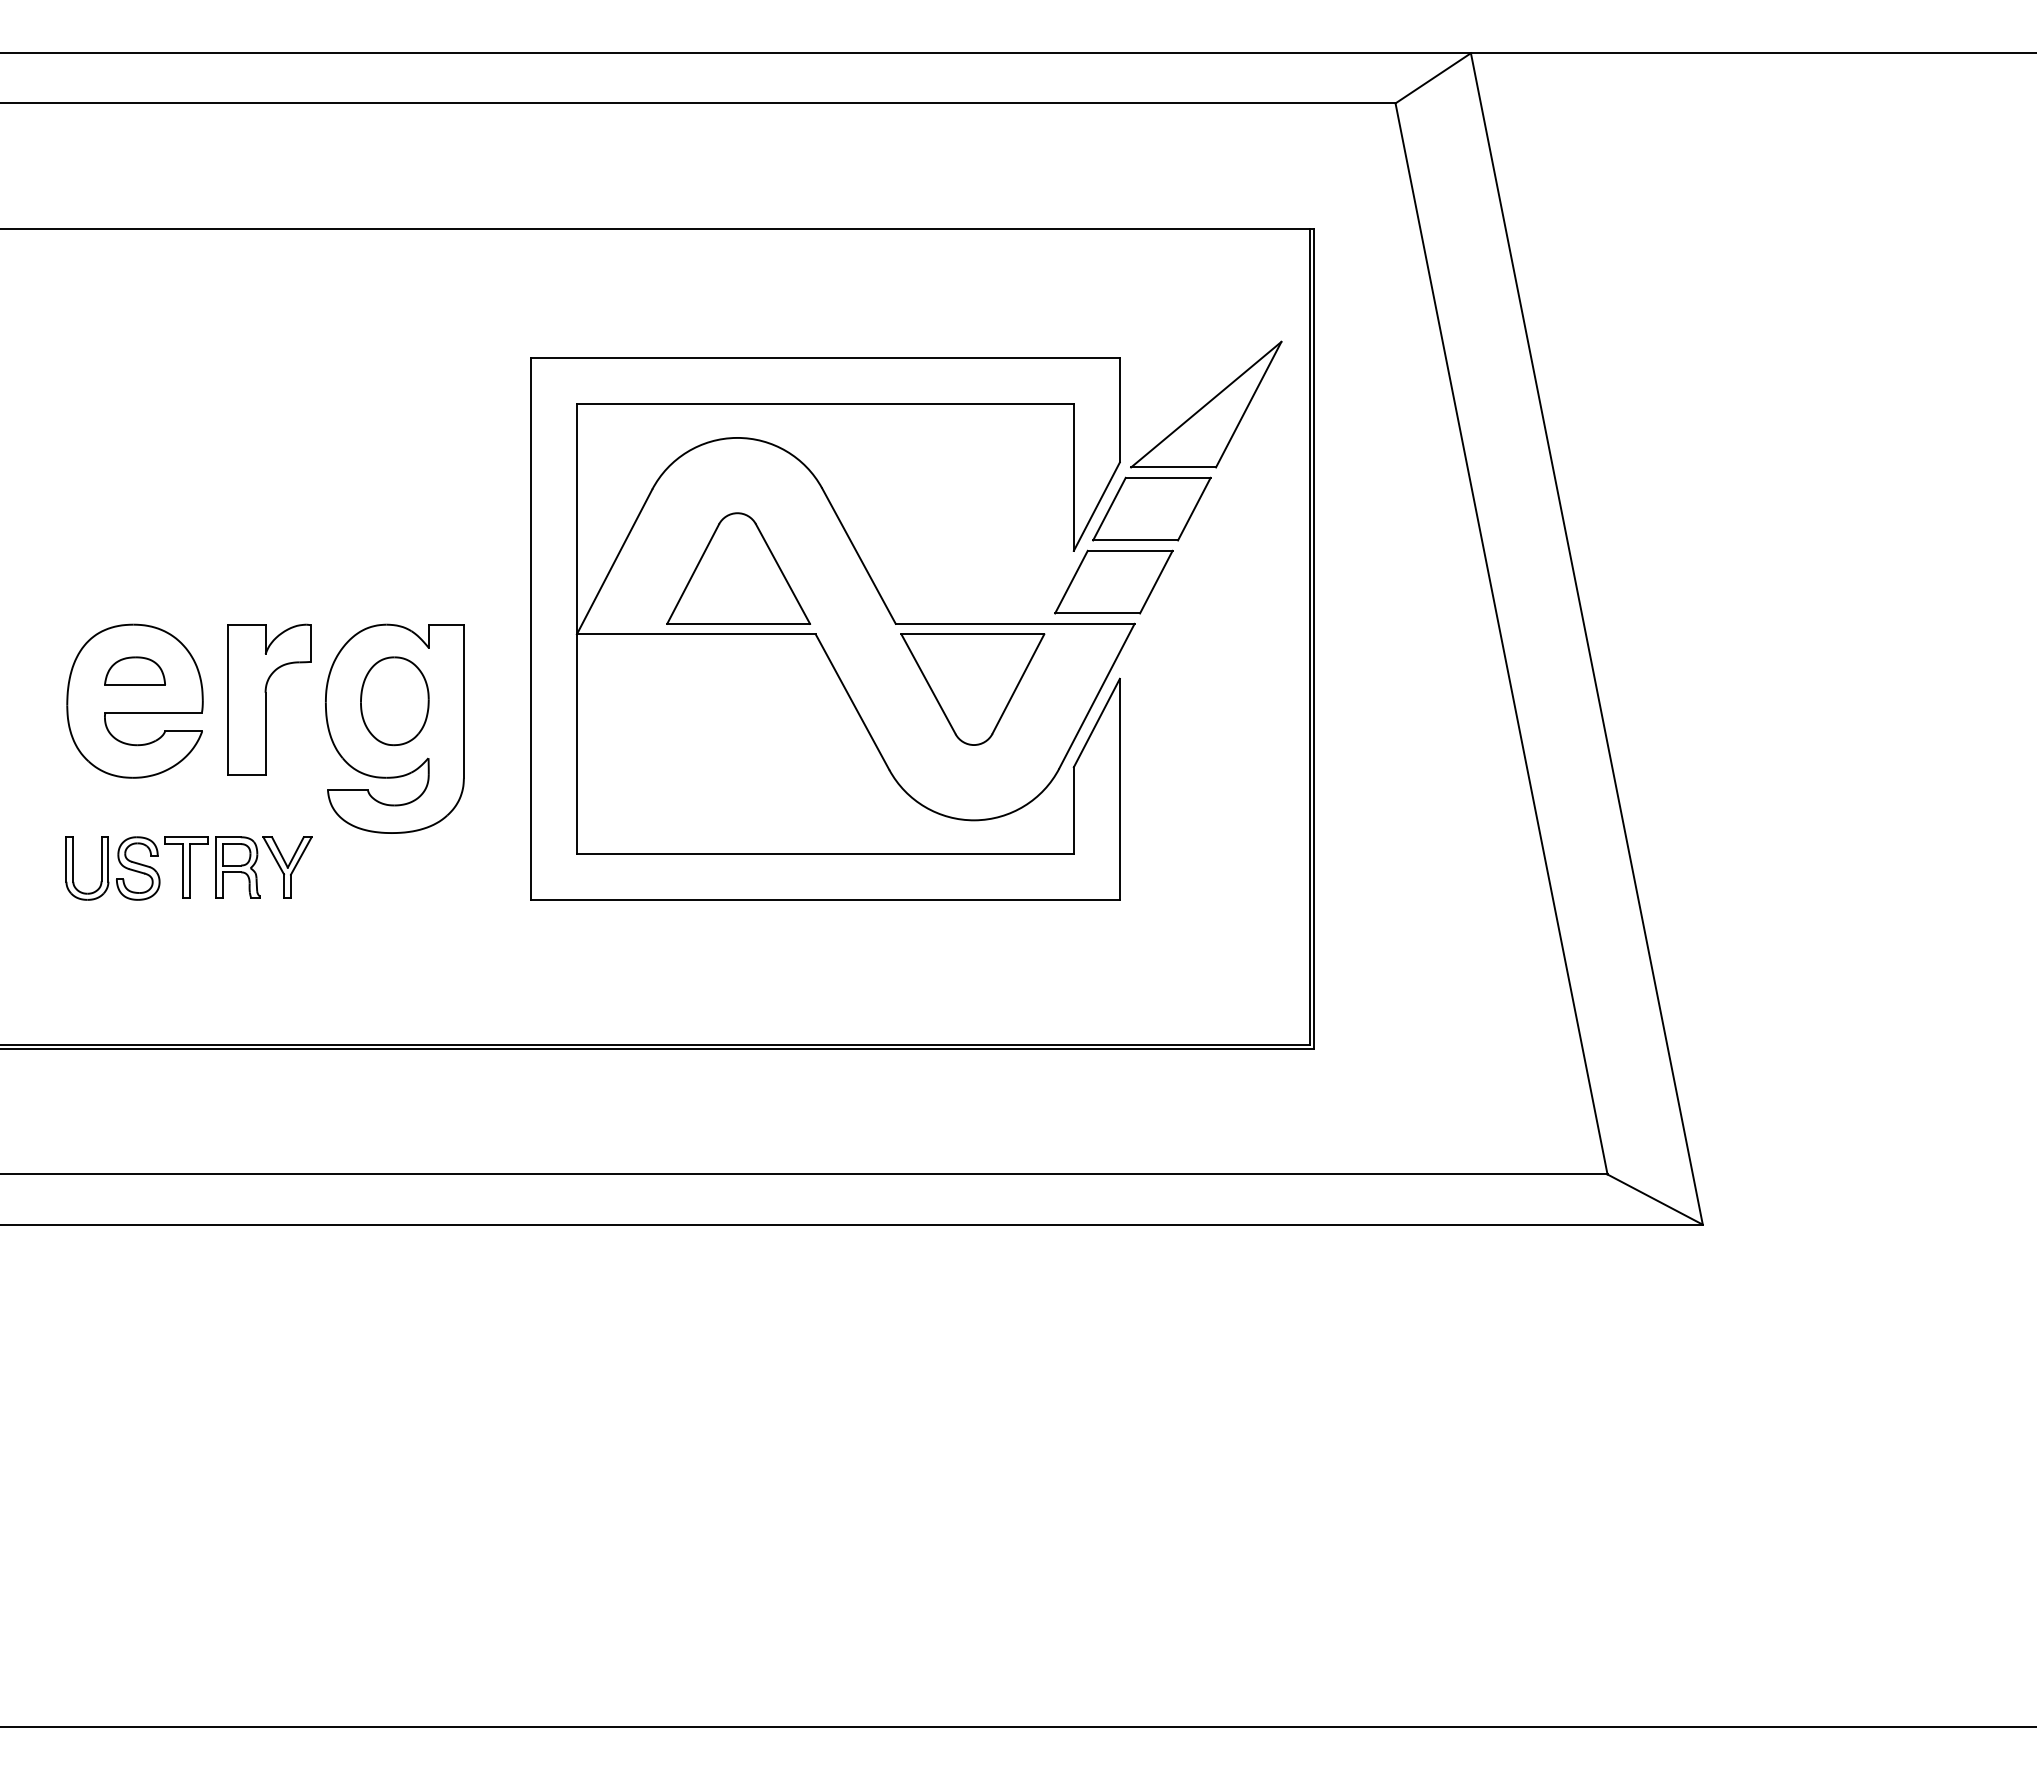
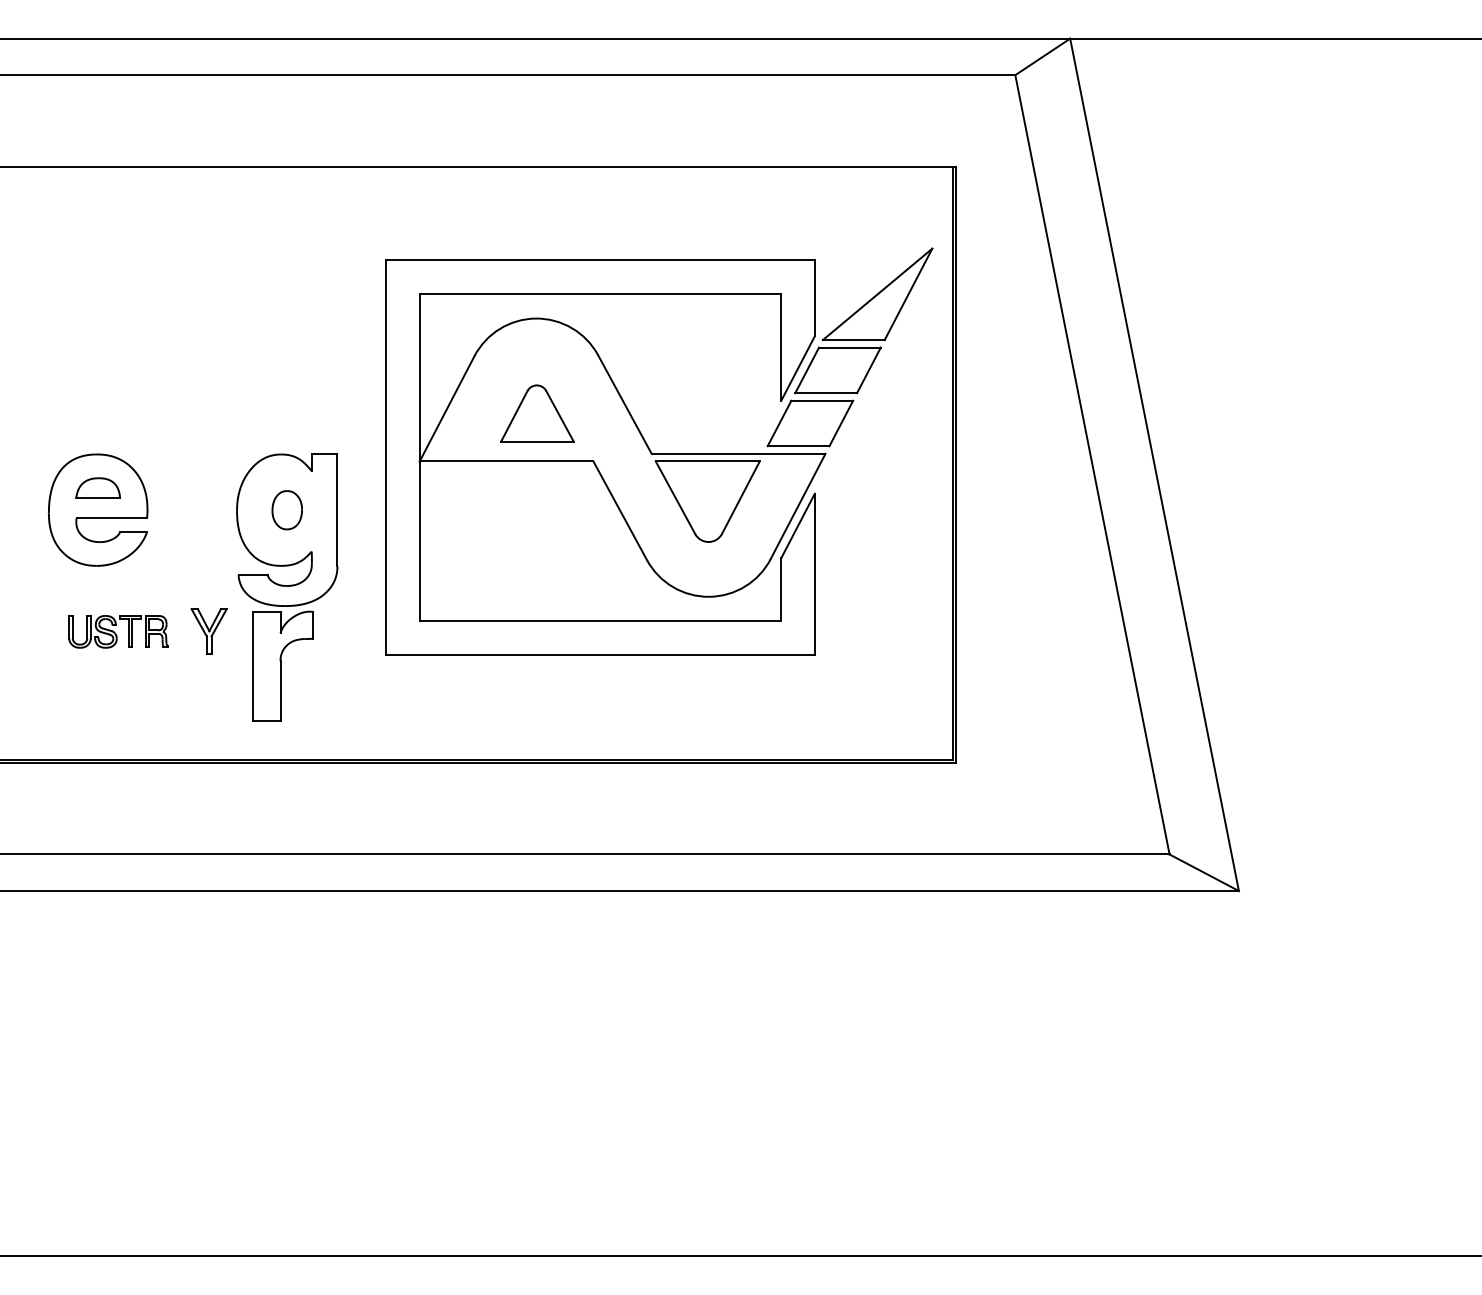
part: (738, 568) -> (537, 413), size x0.7
part: (269, 699) -> (283, 666), moved
part: (394, 701) -> (286, 510), size x0.6
part: (162, 868) -> (118, 631), size x0.7

